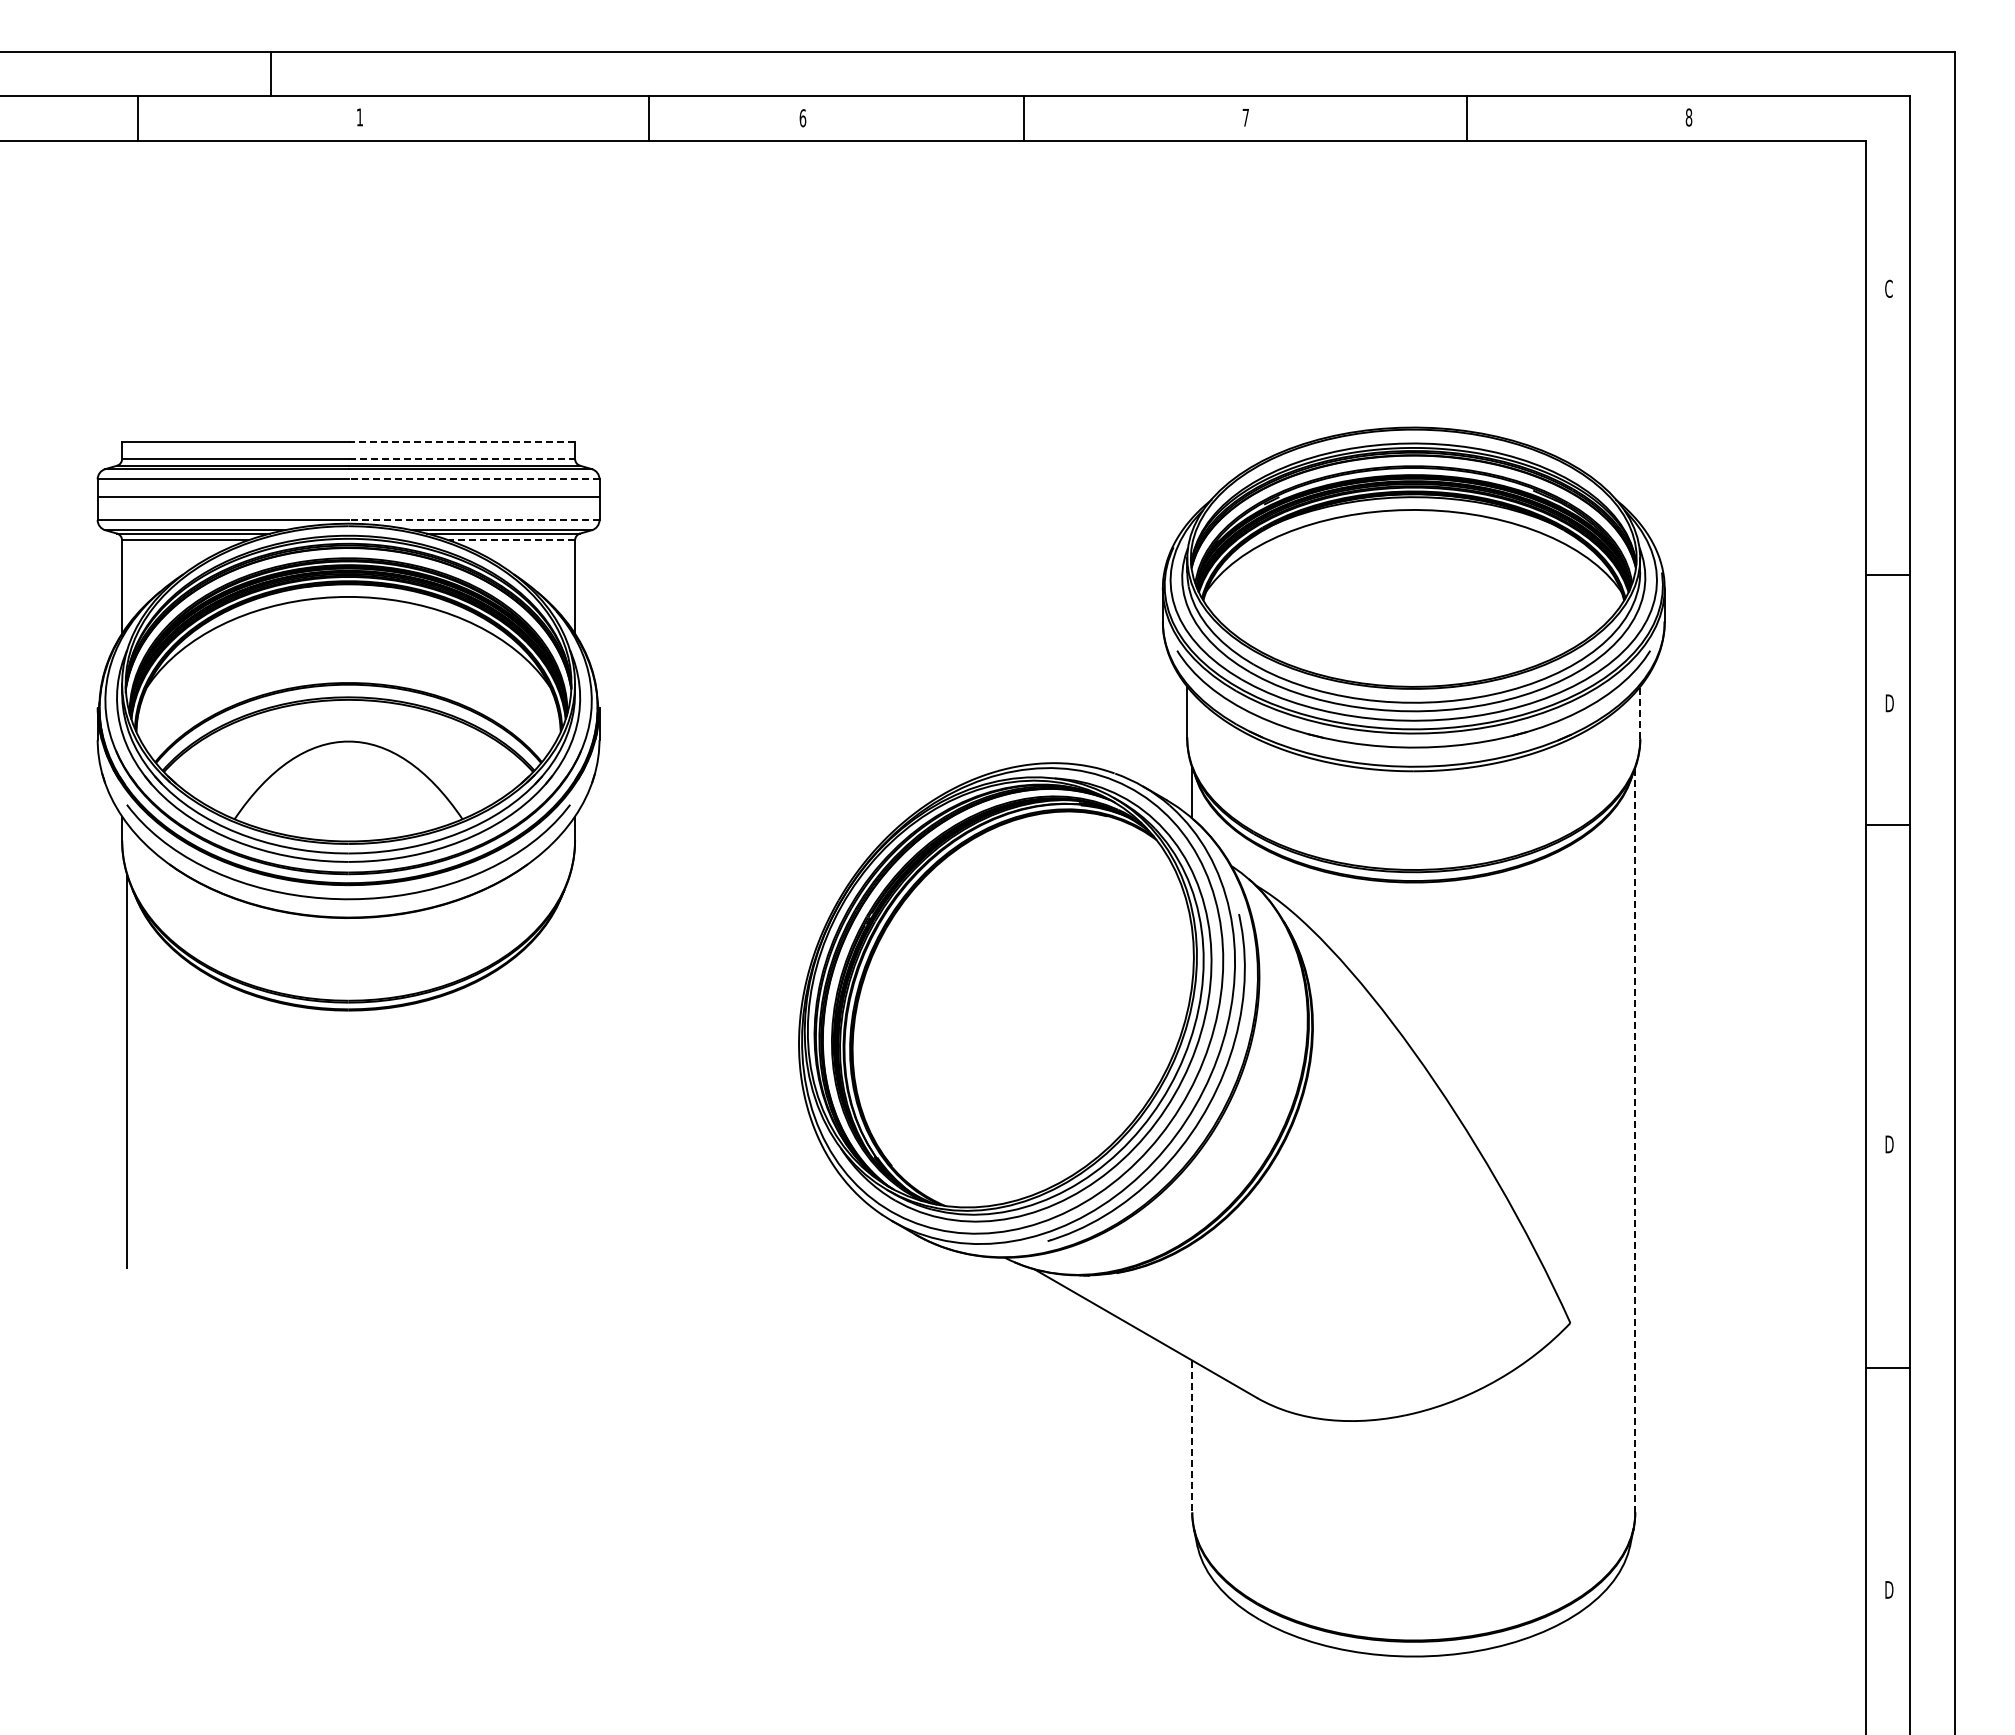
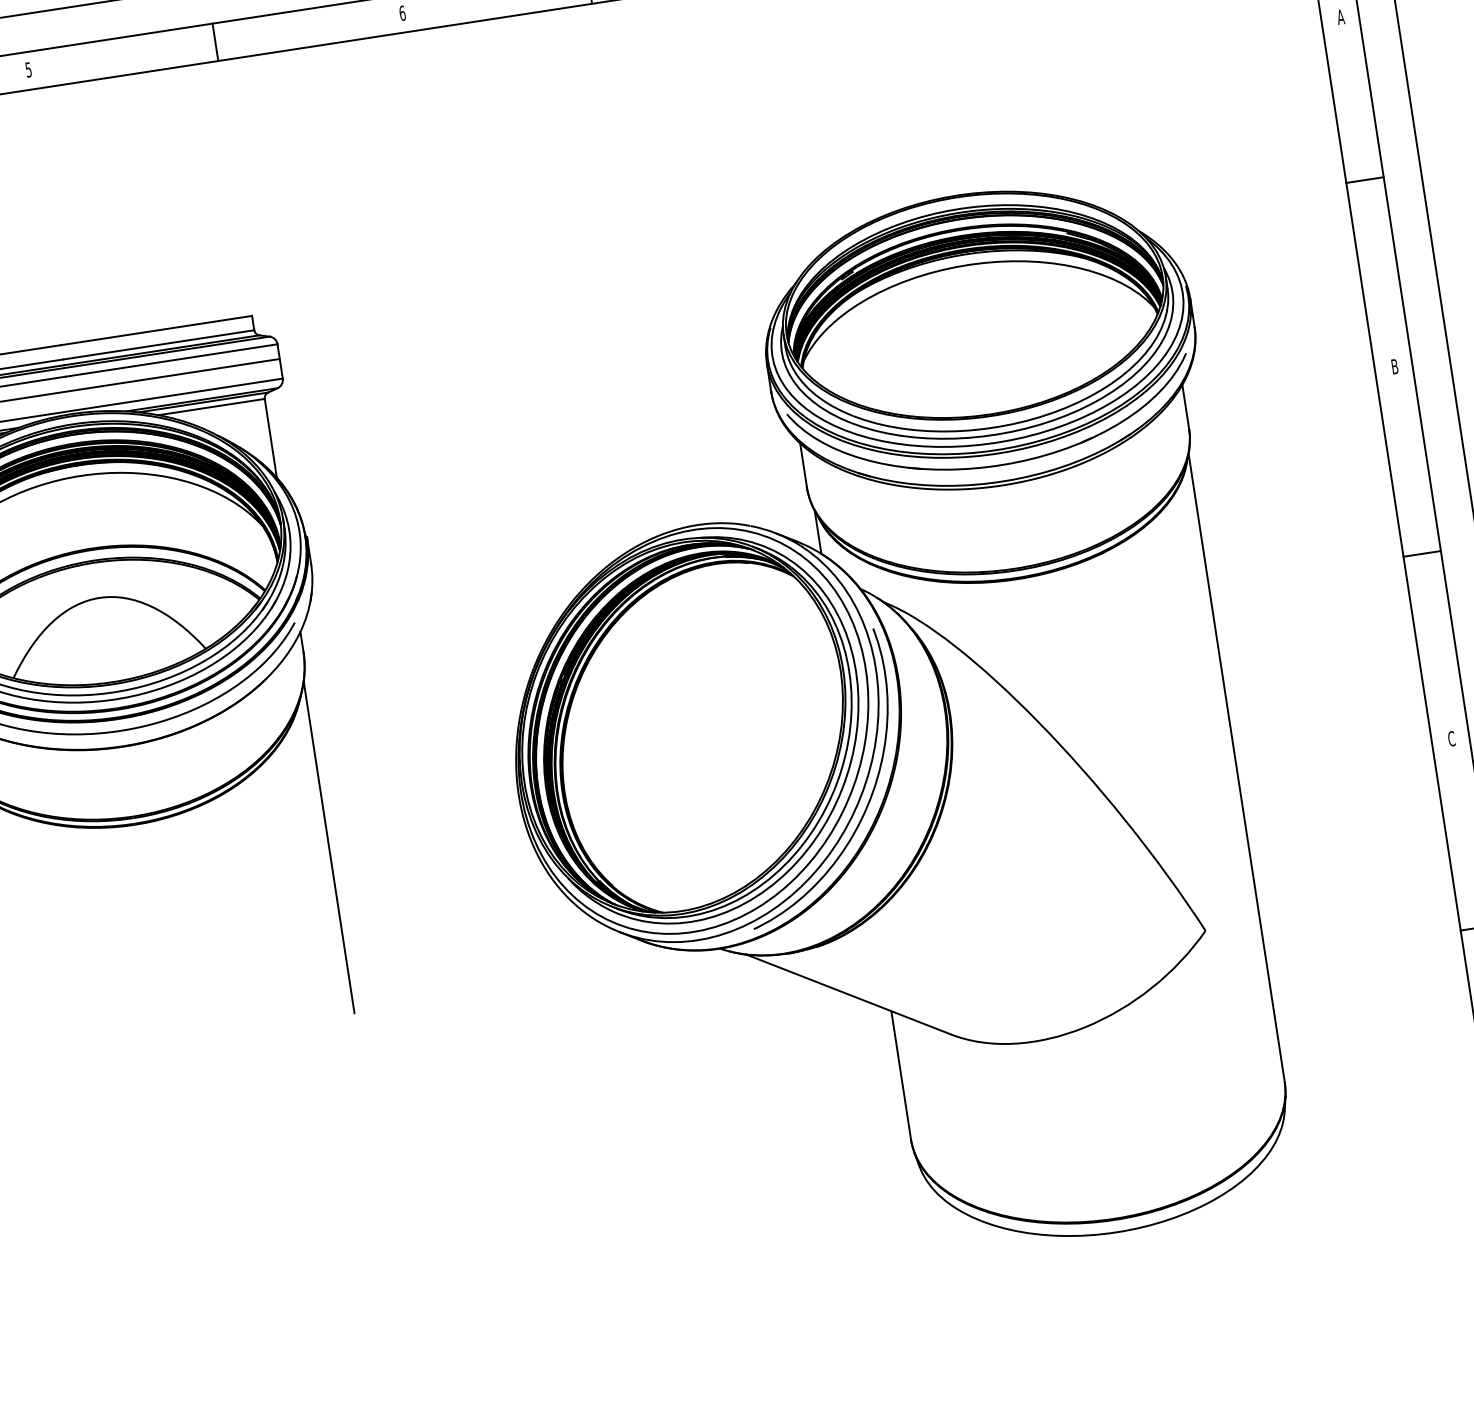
text: (359, 117) -> (28, 69), 1 -> 5
line: (649, 118) -> (215, 42), moved
text: (1888, 288) -> (1340, 16), C -> A
line: (461, 441) -> (156, 330), dashed -> solid
line: (462, 458) -> (159, 344), dashed -> solid
line: (473, 479) -> (171, 360), dashed -> solid
line: (473, 520) -> (176, 395), dashed -> solid
line: (512, 540) -> (212, 407), dashed -> solid
line: (1887, 574) -> (1364, 179), moved
text: (1889, 703) -> (1394, 366), D -> B
line: (1640, 712) -> (1185, 406), dashed -> solid
line: (1887, 824) -> (1421, 553), moved
line: (570, 1070) -> (329, 846), added
line: (1635, 1140) -> (1236, 768), dashed -> solid
text: (1889, 1144) -> (1451, 738), D -> C
line: (1192, 1437) -> (901, 1076), dashed -> solid

